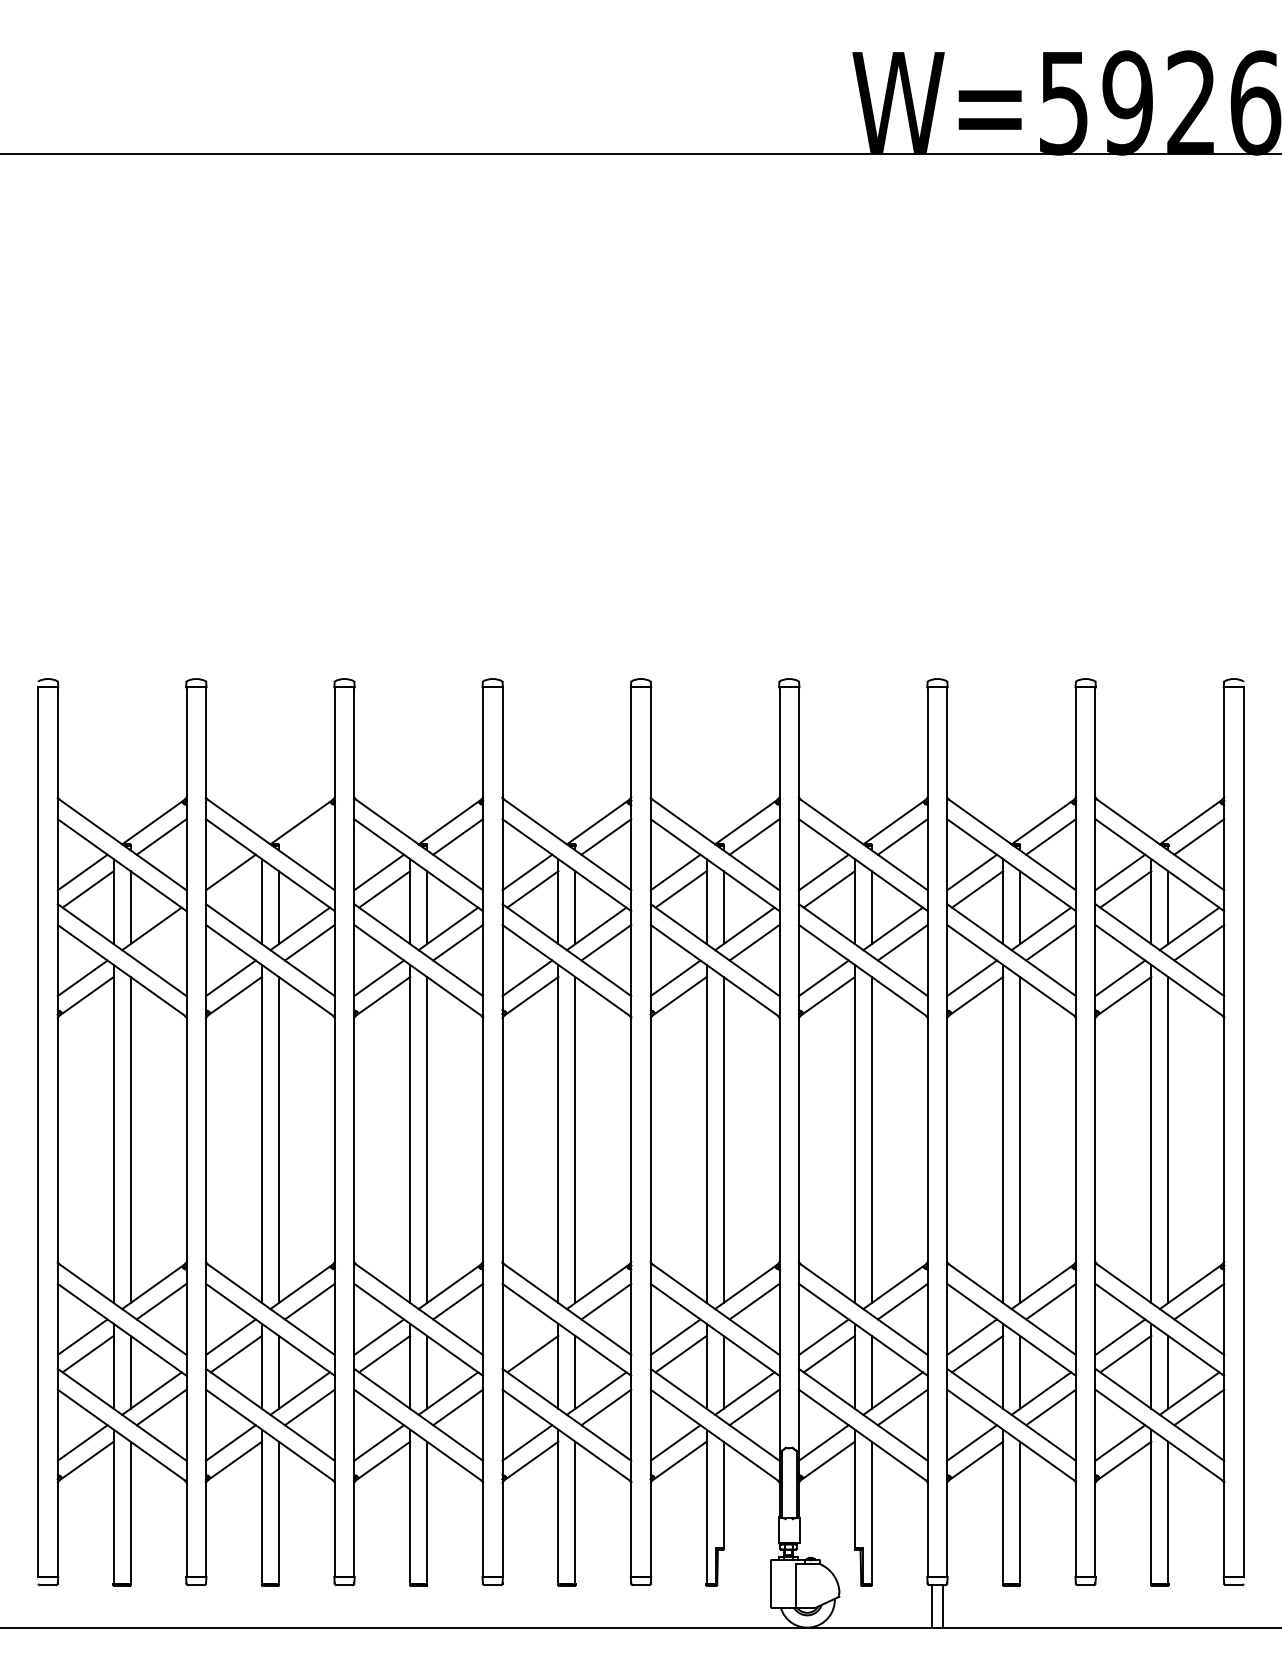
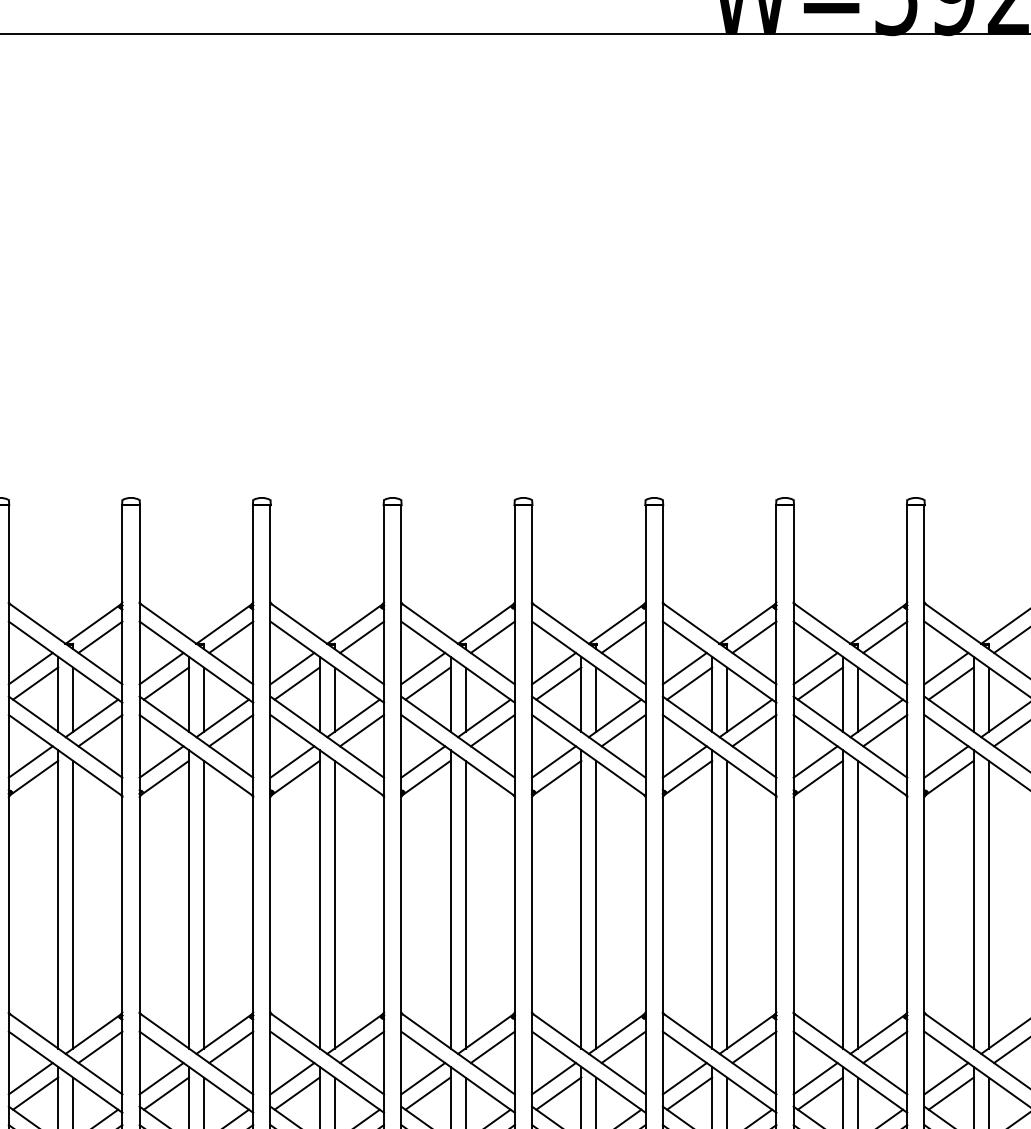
line: (309, 836) -> (230, 636), added
line: (235, 889) -> (165, 683), added
line: (161, 942) -> (100, 730), added
line: (527, 1336) -> (423, 1078), added

